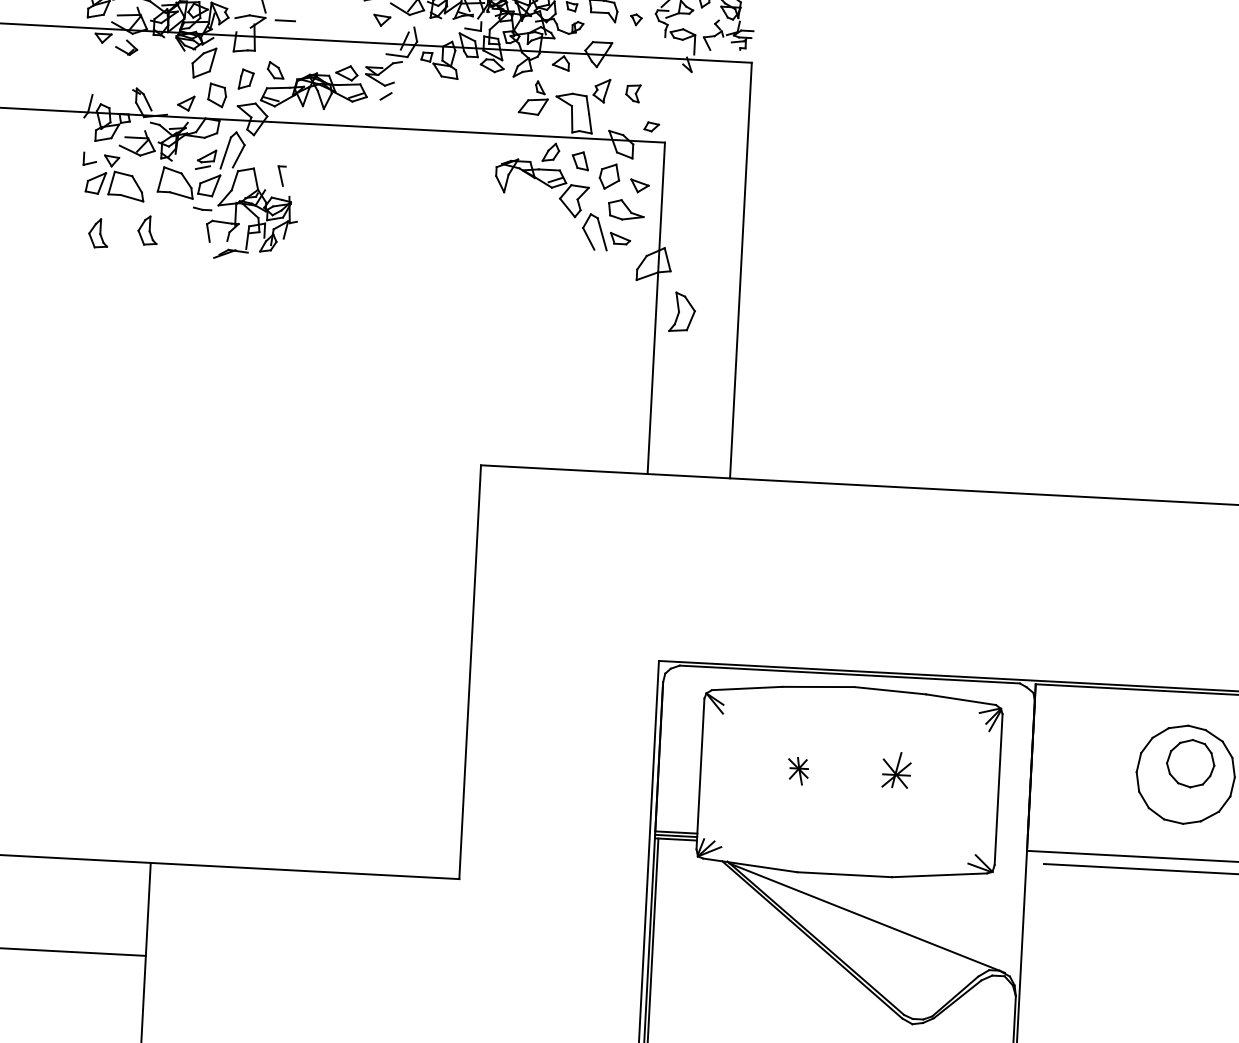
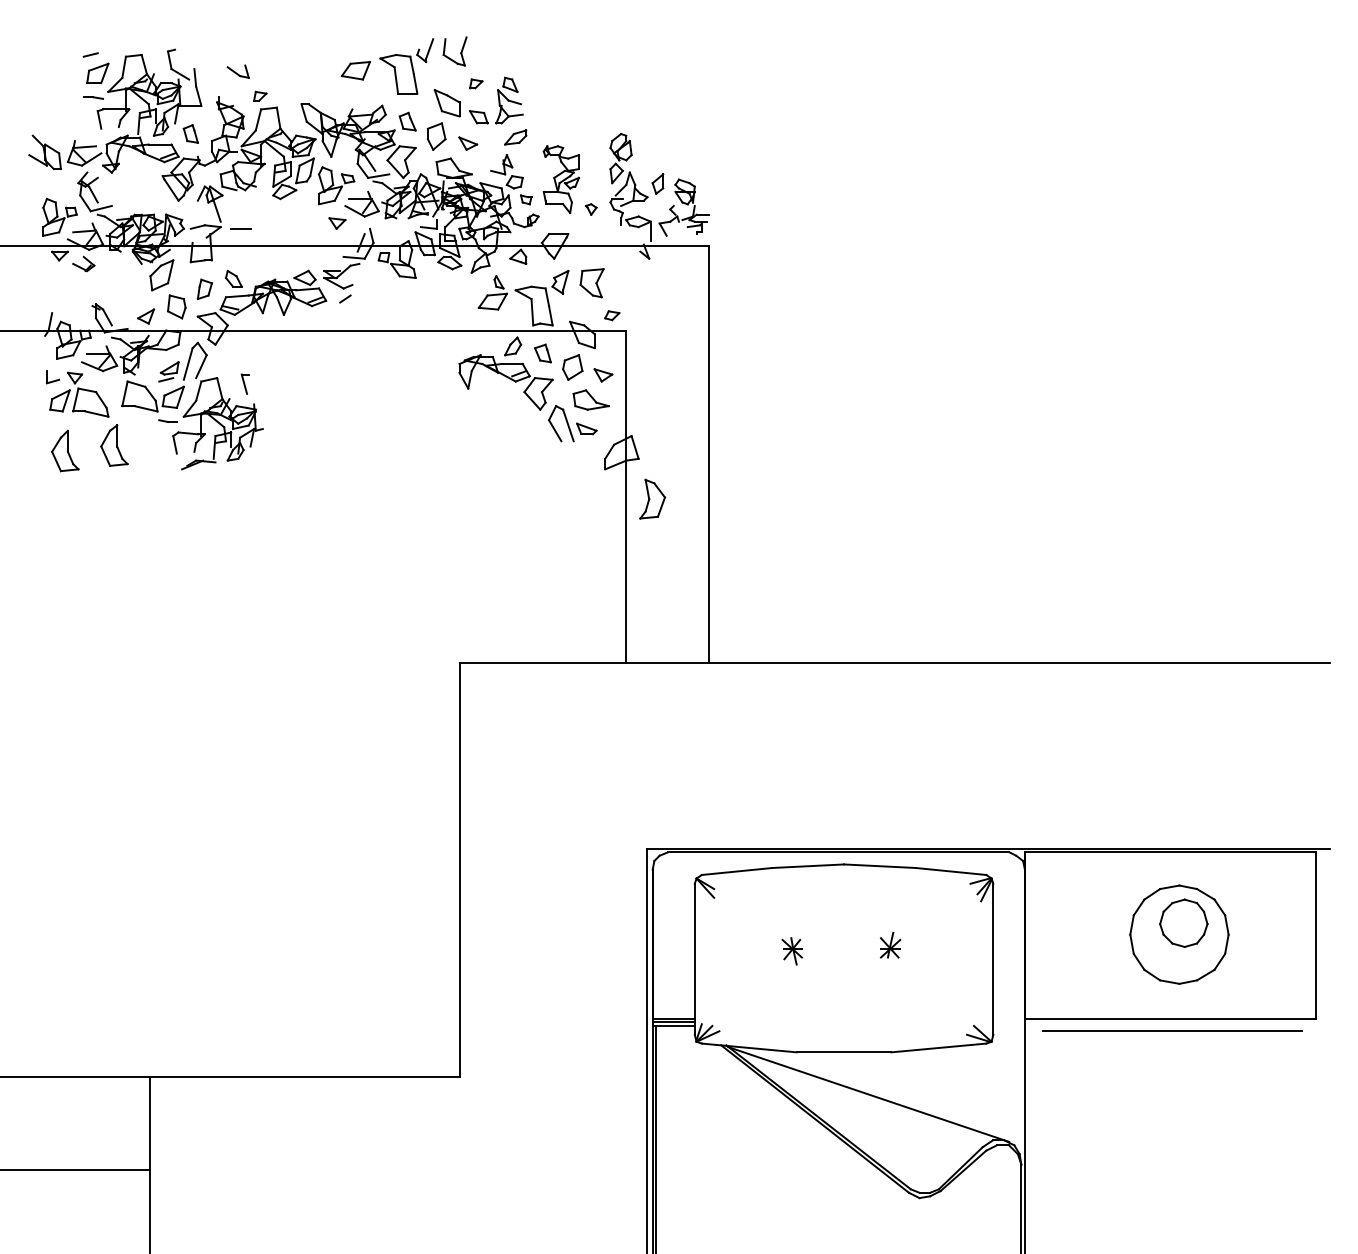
part: (632, 93) -> (591, 283), size x1.67
part: (147, 230) -> (114, 445), size x1.43
part: (98, 232) -> (65, 450), size x1.43
part: (896, 770) -> (890, 945), size x0.71

